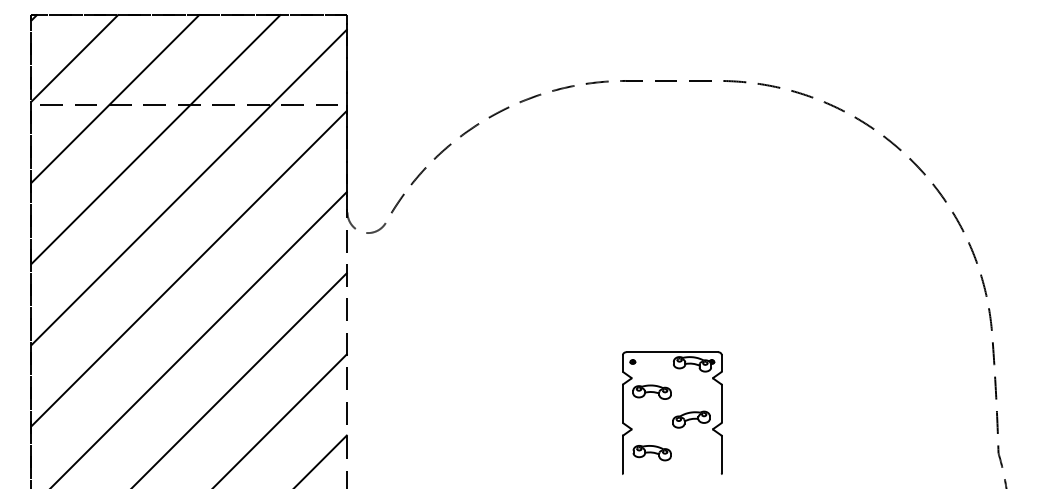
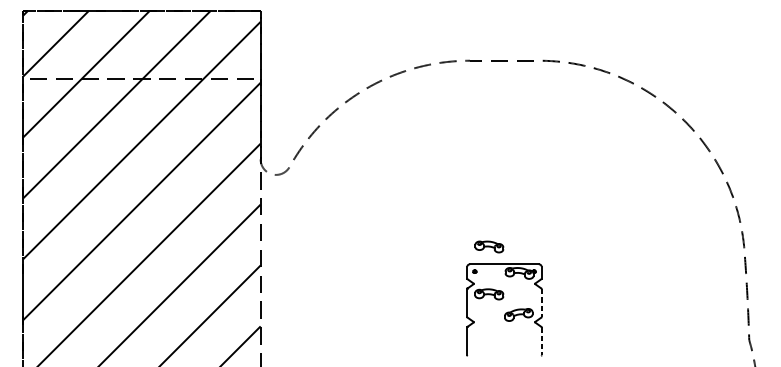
line: (721, 403) -> (541, 302), solid -> dashed
part: (651, 453) -> (488, 247), moved
line: (721, 454) -> (541, 341), solid -> dashed

